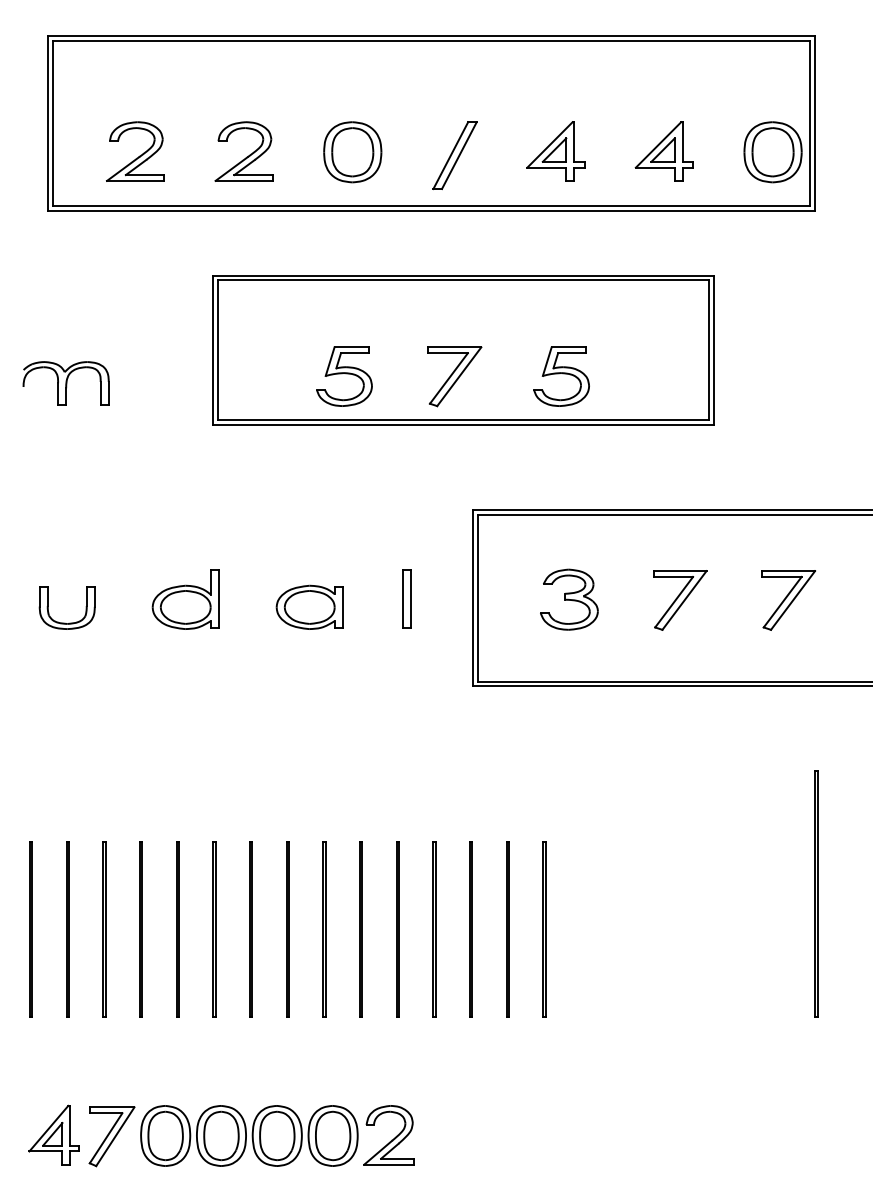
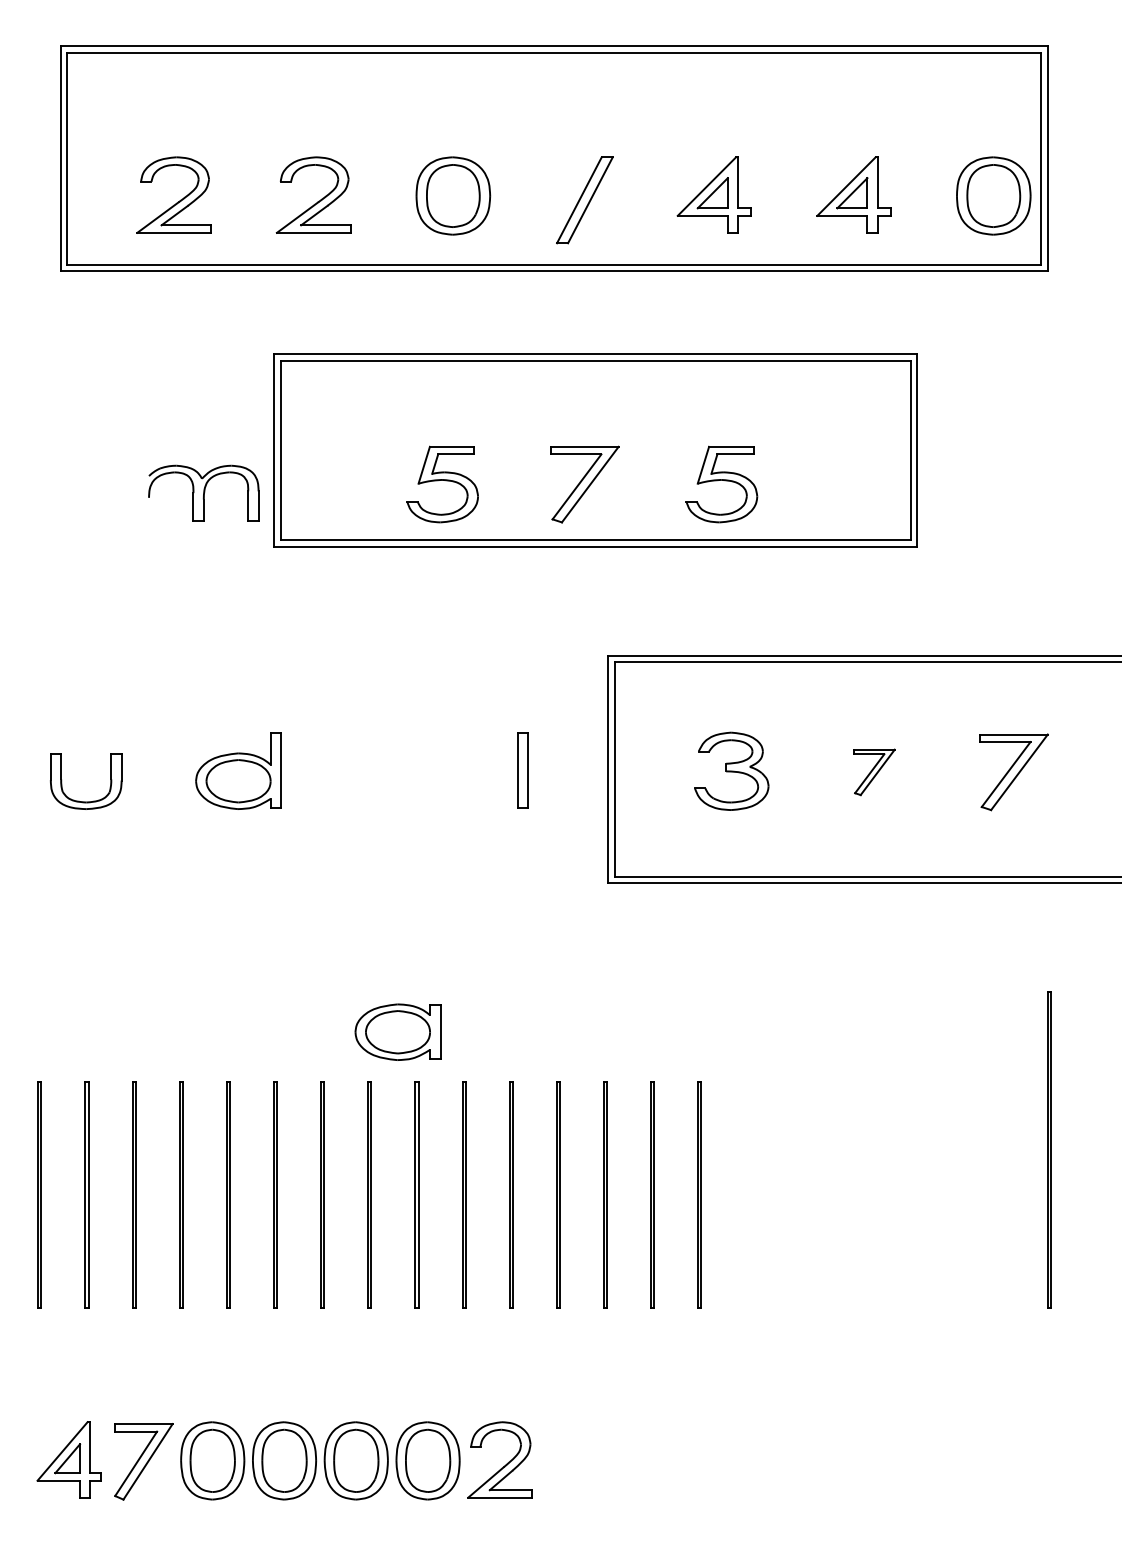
part: (65, 382) -> (203, 492), moved
part: (680, 600) -> (874, 772), size x0.6
part: (309, 606) -> (397, 1031), moved

